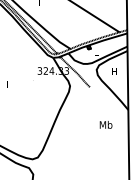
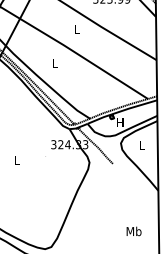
text: (96, 52) -> (120, 122), L -> H
text: (114, 71) -> (141, 145), H -> L
text: (105, 124) -> (133, 231), moved

